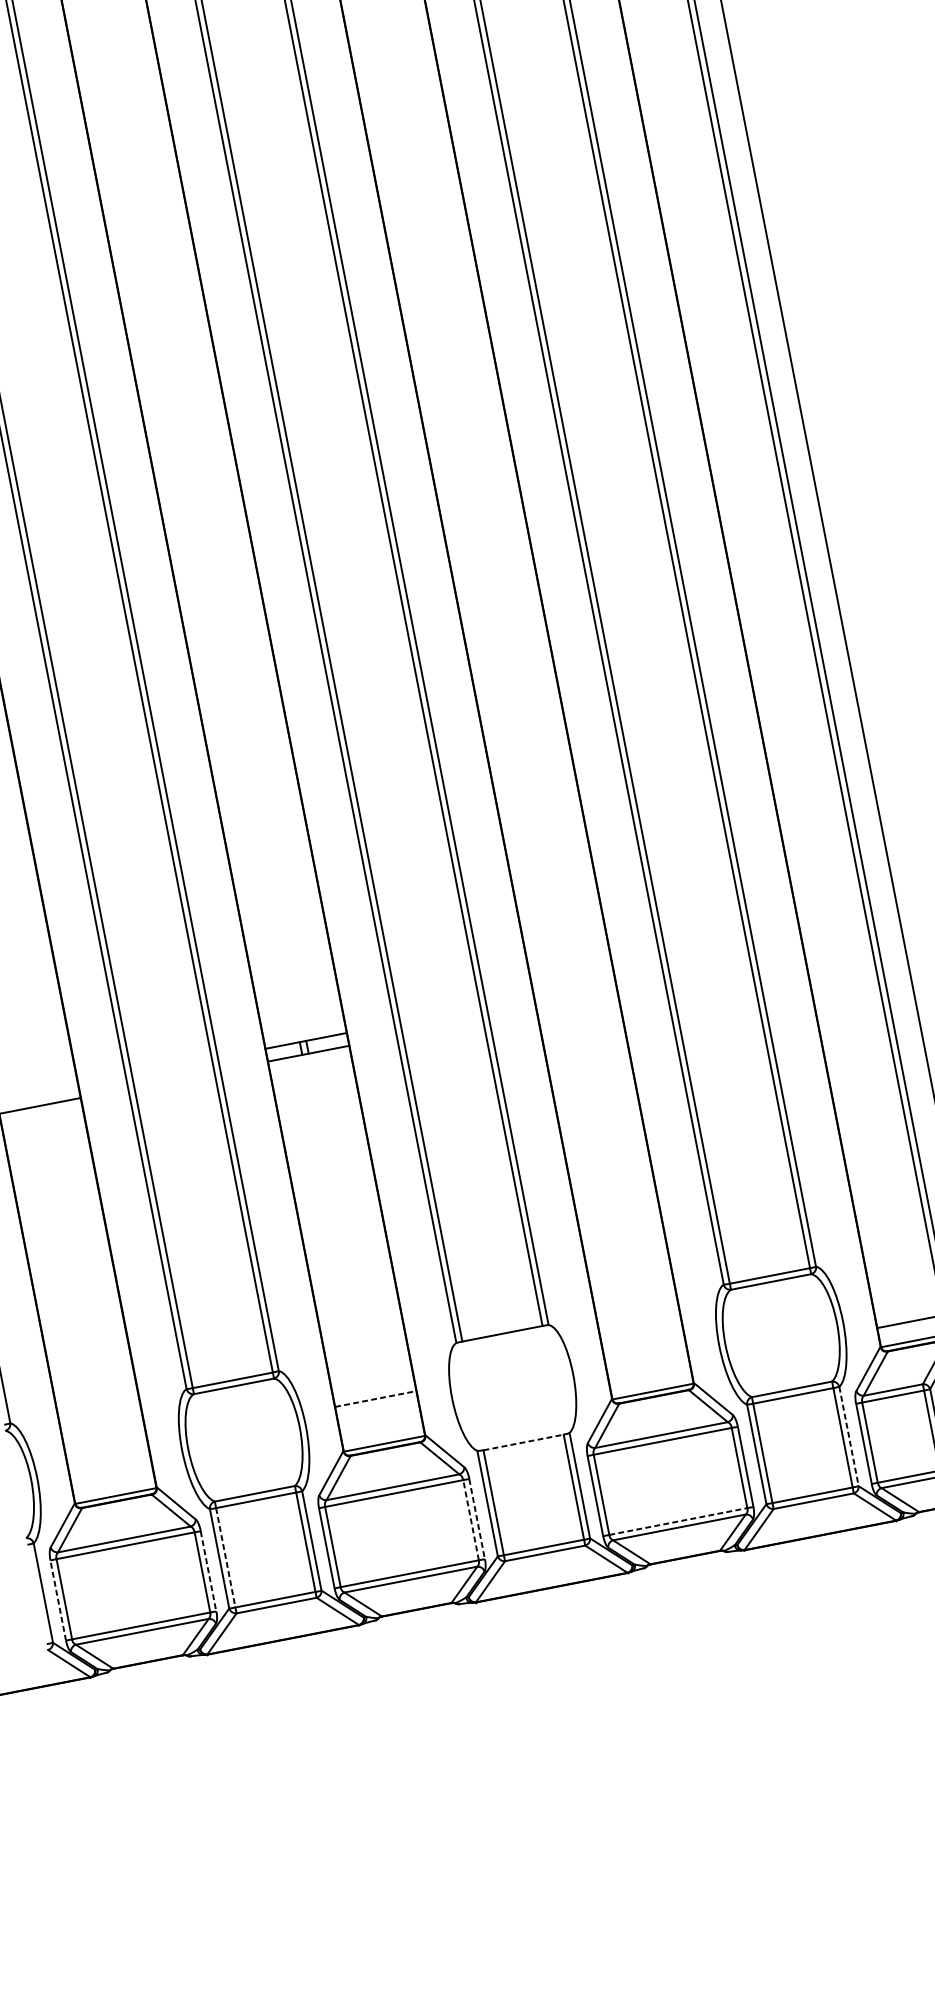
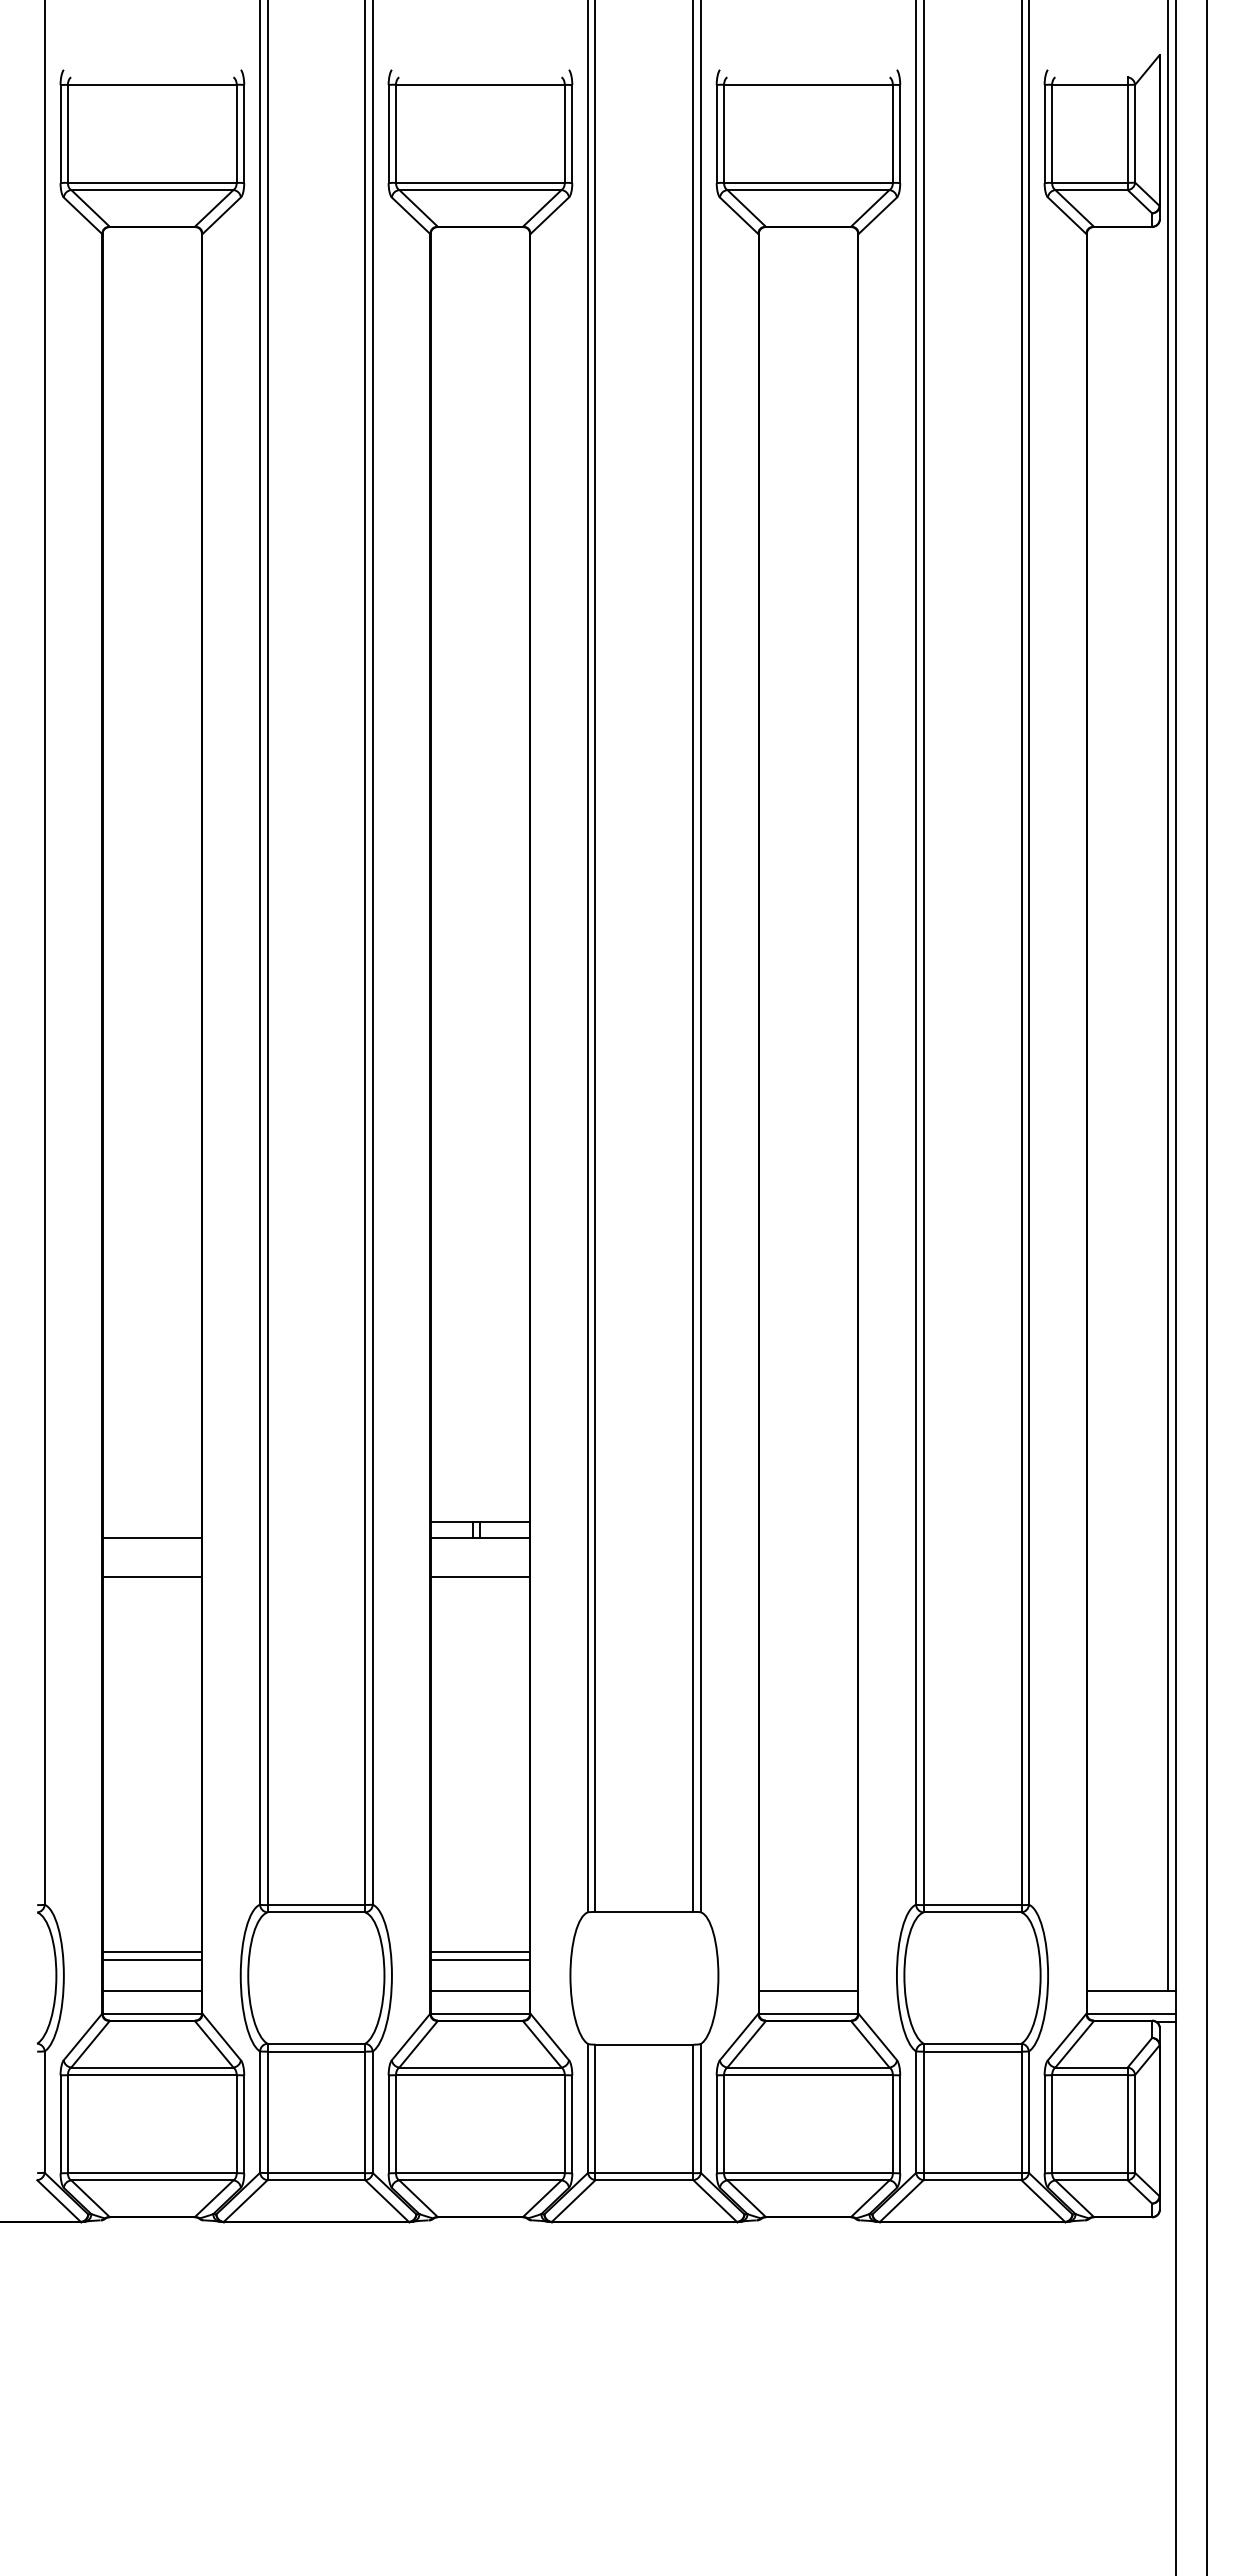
line: (315, 1086) -> (480, 1577), added
line: (45, 1138) -> (151, 1577), added
line: (649, 1372) -> (808, 1991), added
line: (374, 1392) -> (480, 1951), added
line: (375, 1398) -> (480, 1959), dashed -> solid
line: (380, 1424) -> (480, 1991), added
line: (848, 1436) -> (1028, 2112), dashed -> solid
line: (523, 1442) -> (644, 2044), dashed -> solid
line: (105, 1444) -> (151, 1951), added
line: (106, 1451) -> (151, 1959), added
line: (111, 1477) -> (151, 1991), added
line: (477, 1519) -> (572, 2124), dashed -> solid
line: (470, 1520) -> (564, 2124), dashed -> solid
line: (678, 1521) -> (808, 2173), dashed -> solid
line: (225, 1557) -> (267, 2112), dashed -> solid
line: (208, 1571) -> (244, 2124), dashed -> solid
line: (58, 1600) -> (60, 2124), dashed -> solid

